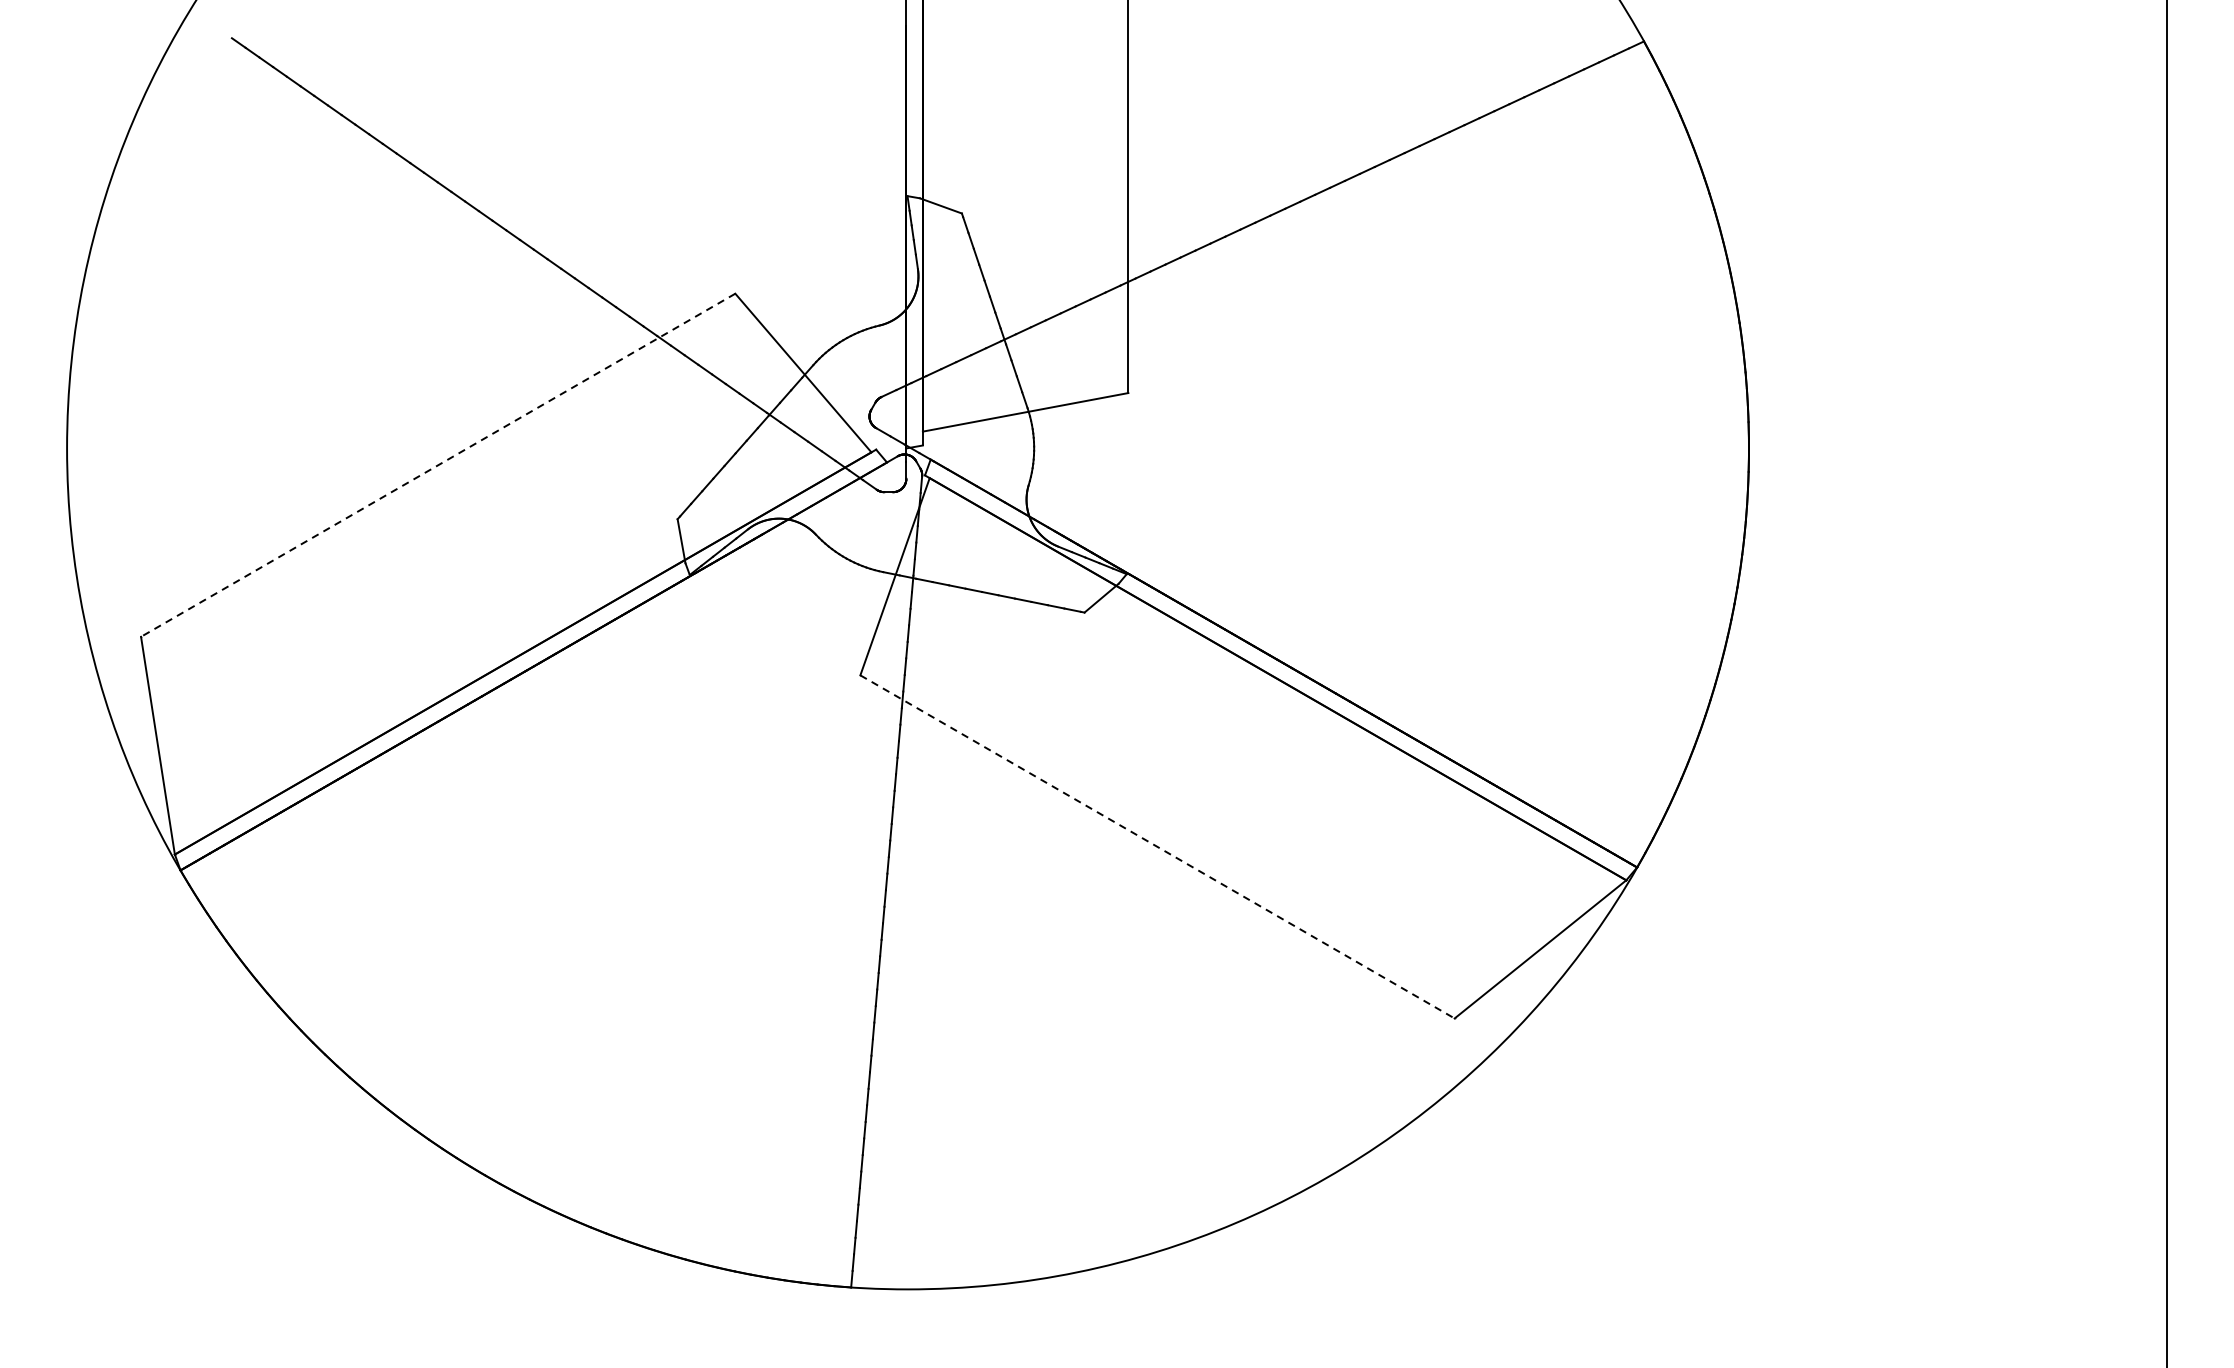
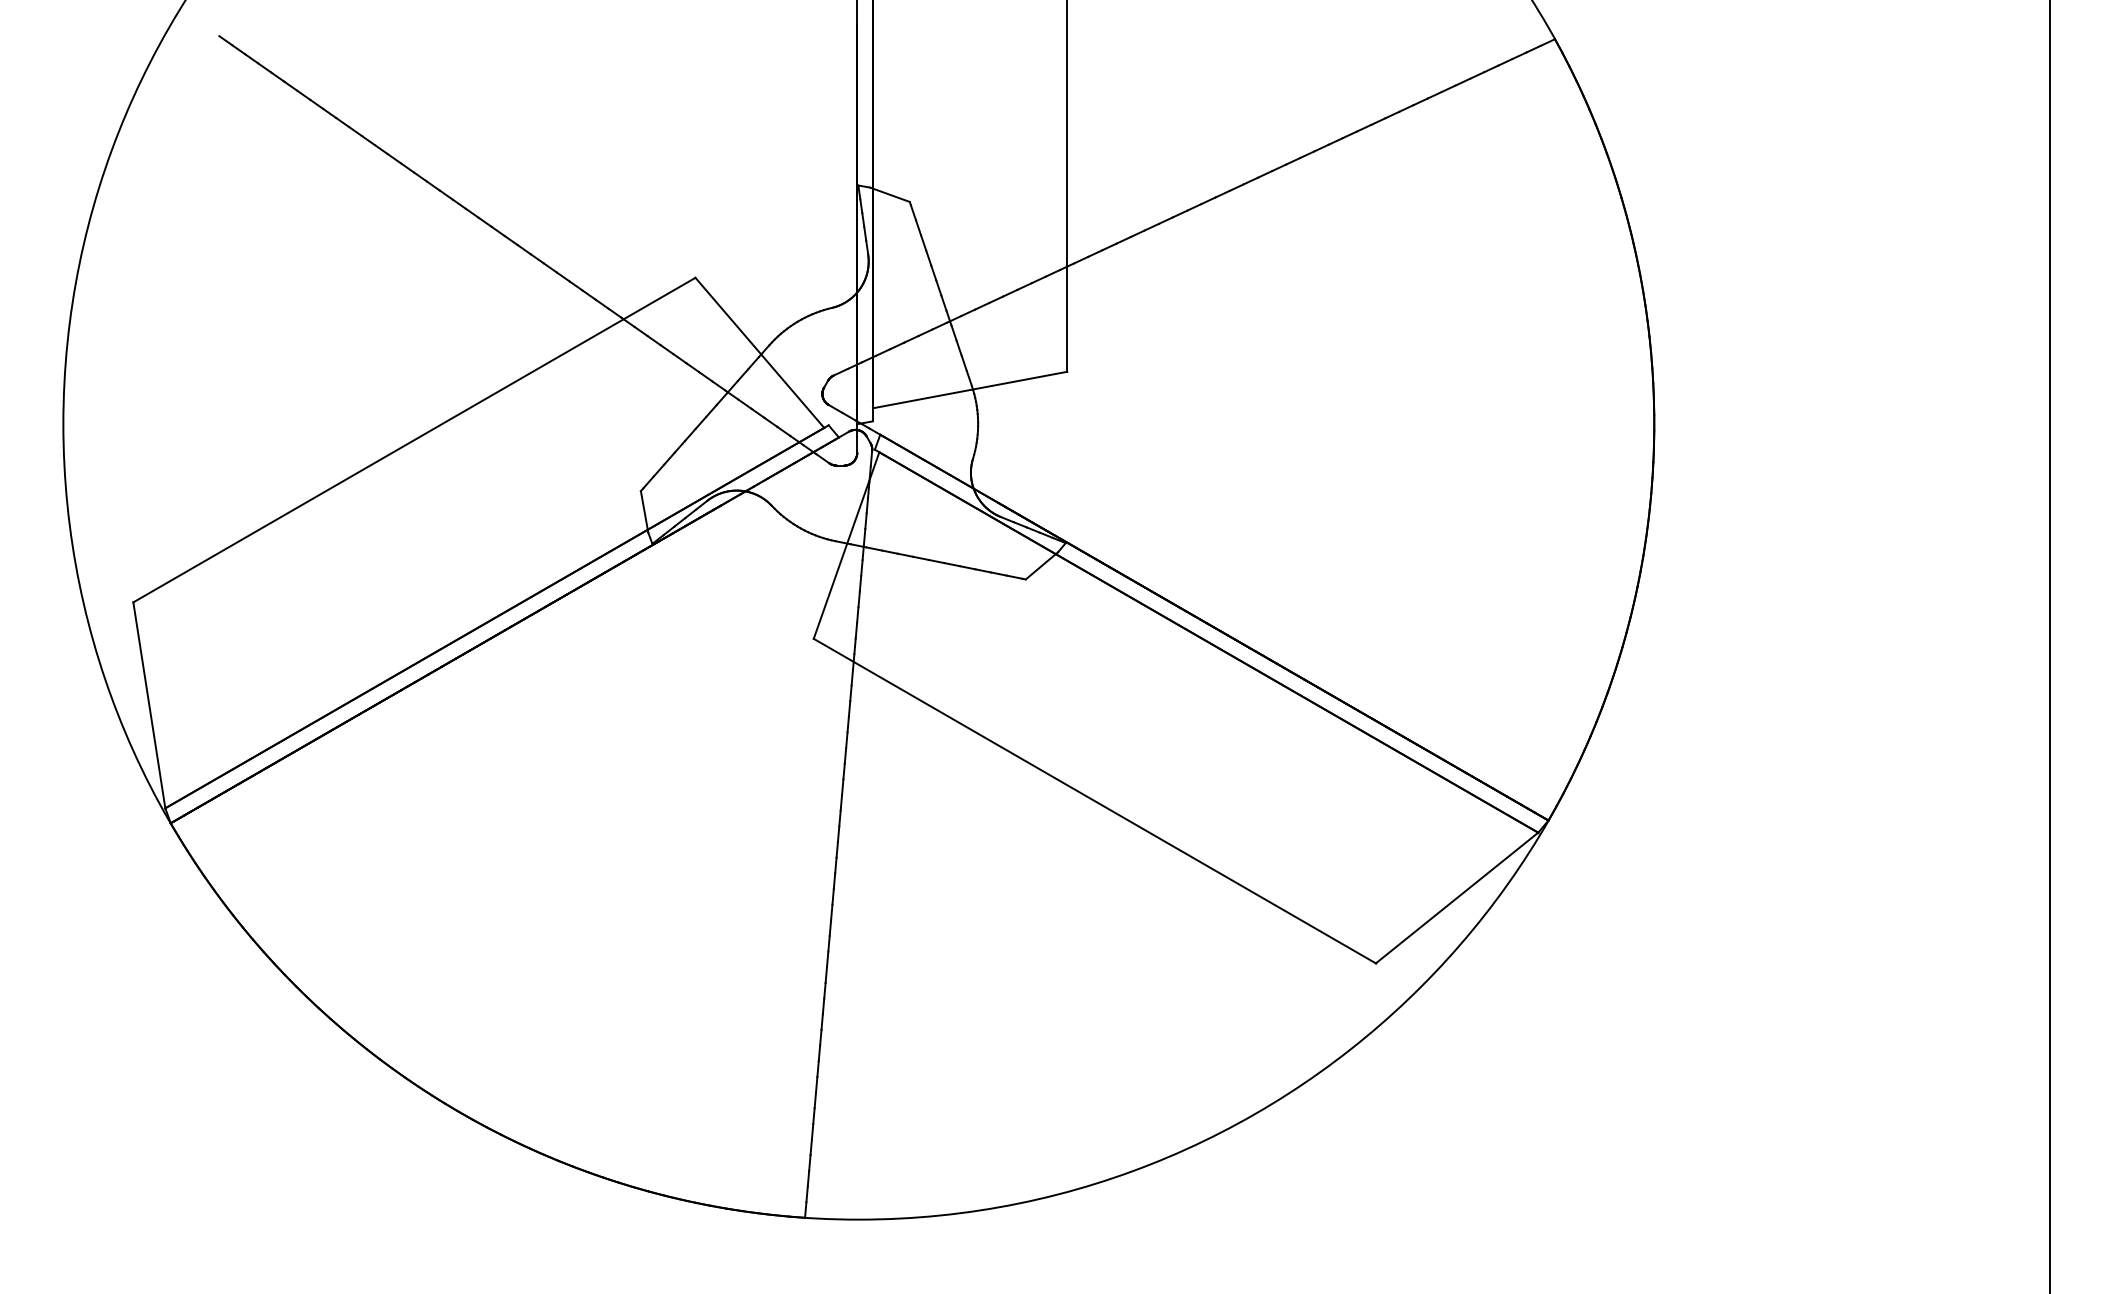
line: (438, 465) -> (414, 440), dashed -> solid
line: (1157, 847) -> (1094, 801), dashed -> solid

